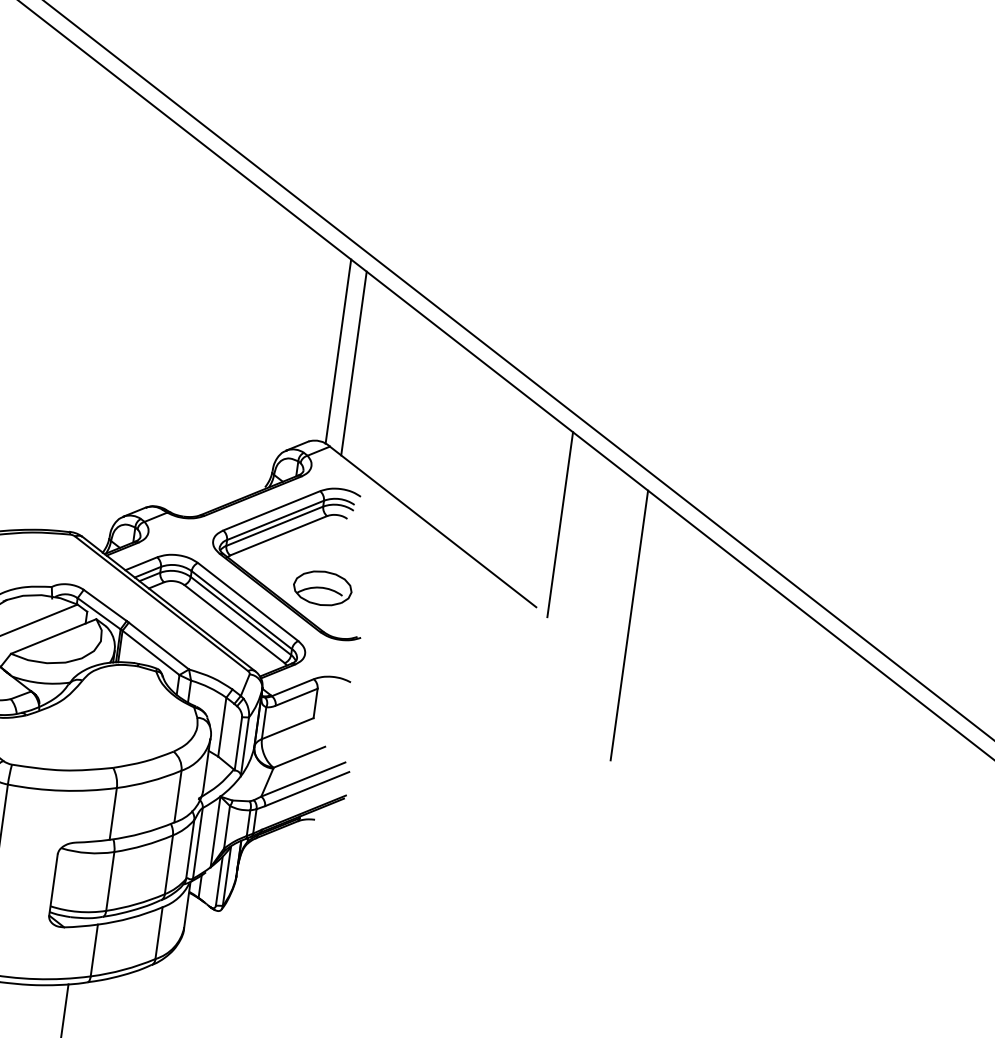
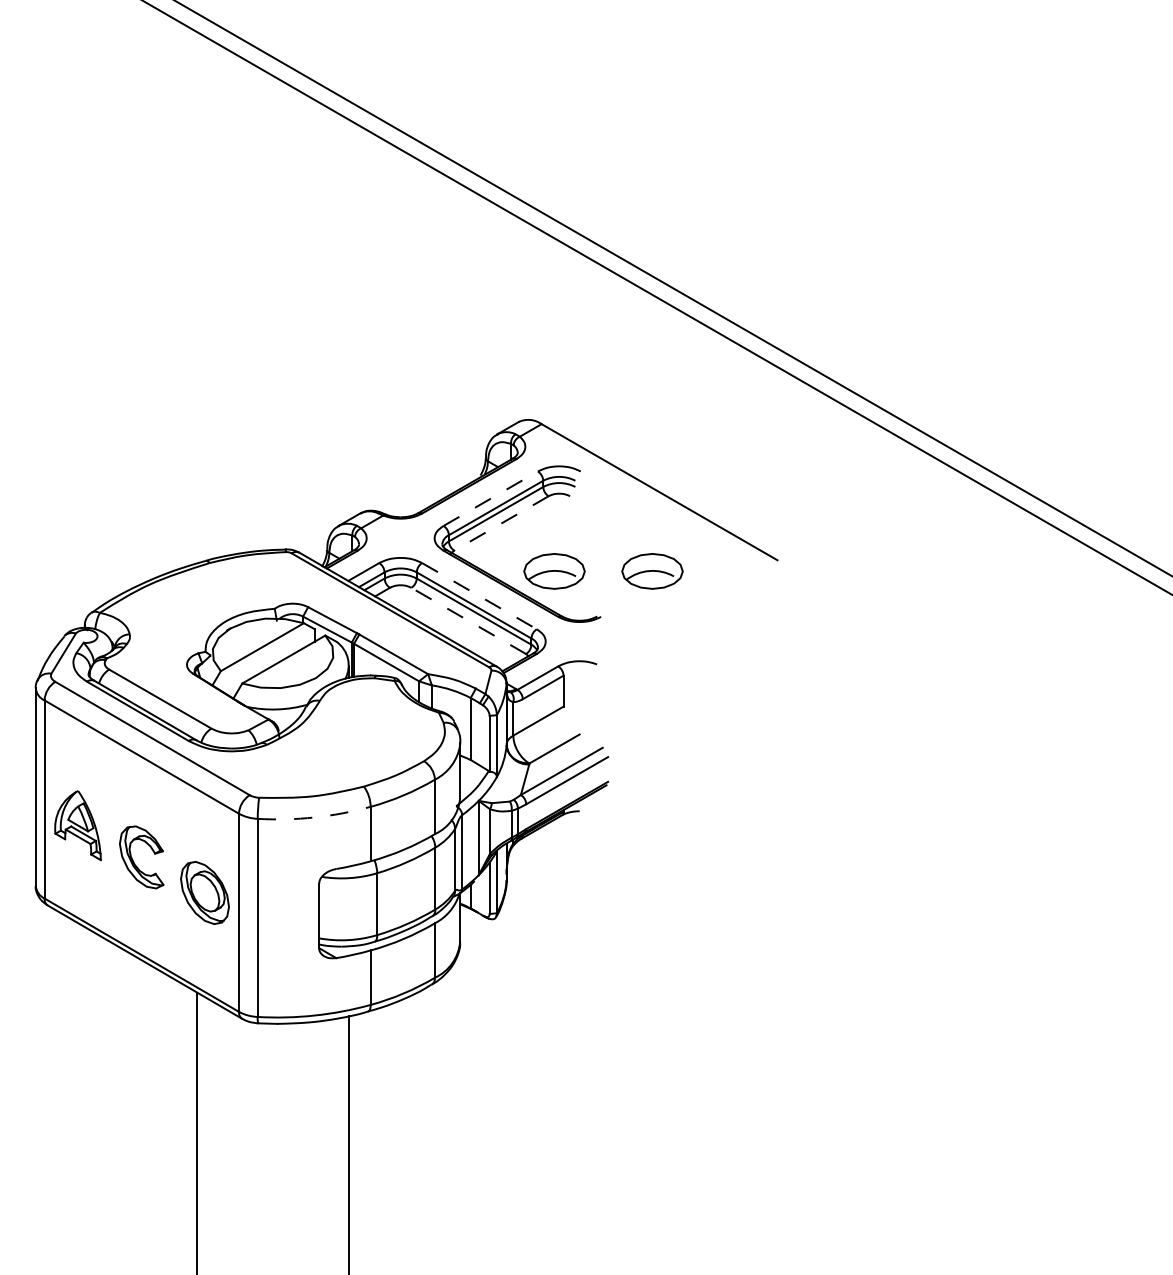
line: (338, 351) -> (536, 324), removed
line: (354, 363) -> (554, 334), removed
line: (272, 510) -> (491, 498), solid -> dashed
line: (560, 524) -> (790, 471), removed
line: (278, 535) -> (501, 523), solid -> dashed
part: (415, 601) -> (652, 571), added
line: (248, 602) -> (479, 596), solid -> dashed
line: (234, 623) -> (468, 620), solid -> dashed
line: (629, 625) -> (876, 565), removed
arc: (62, 790) -> (314, 817), solid -> dashed

